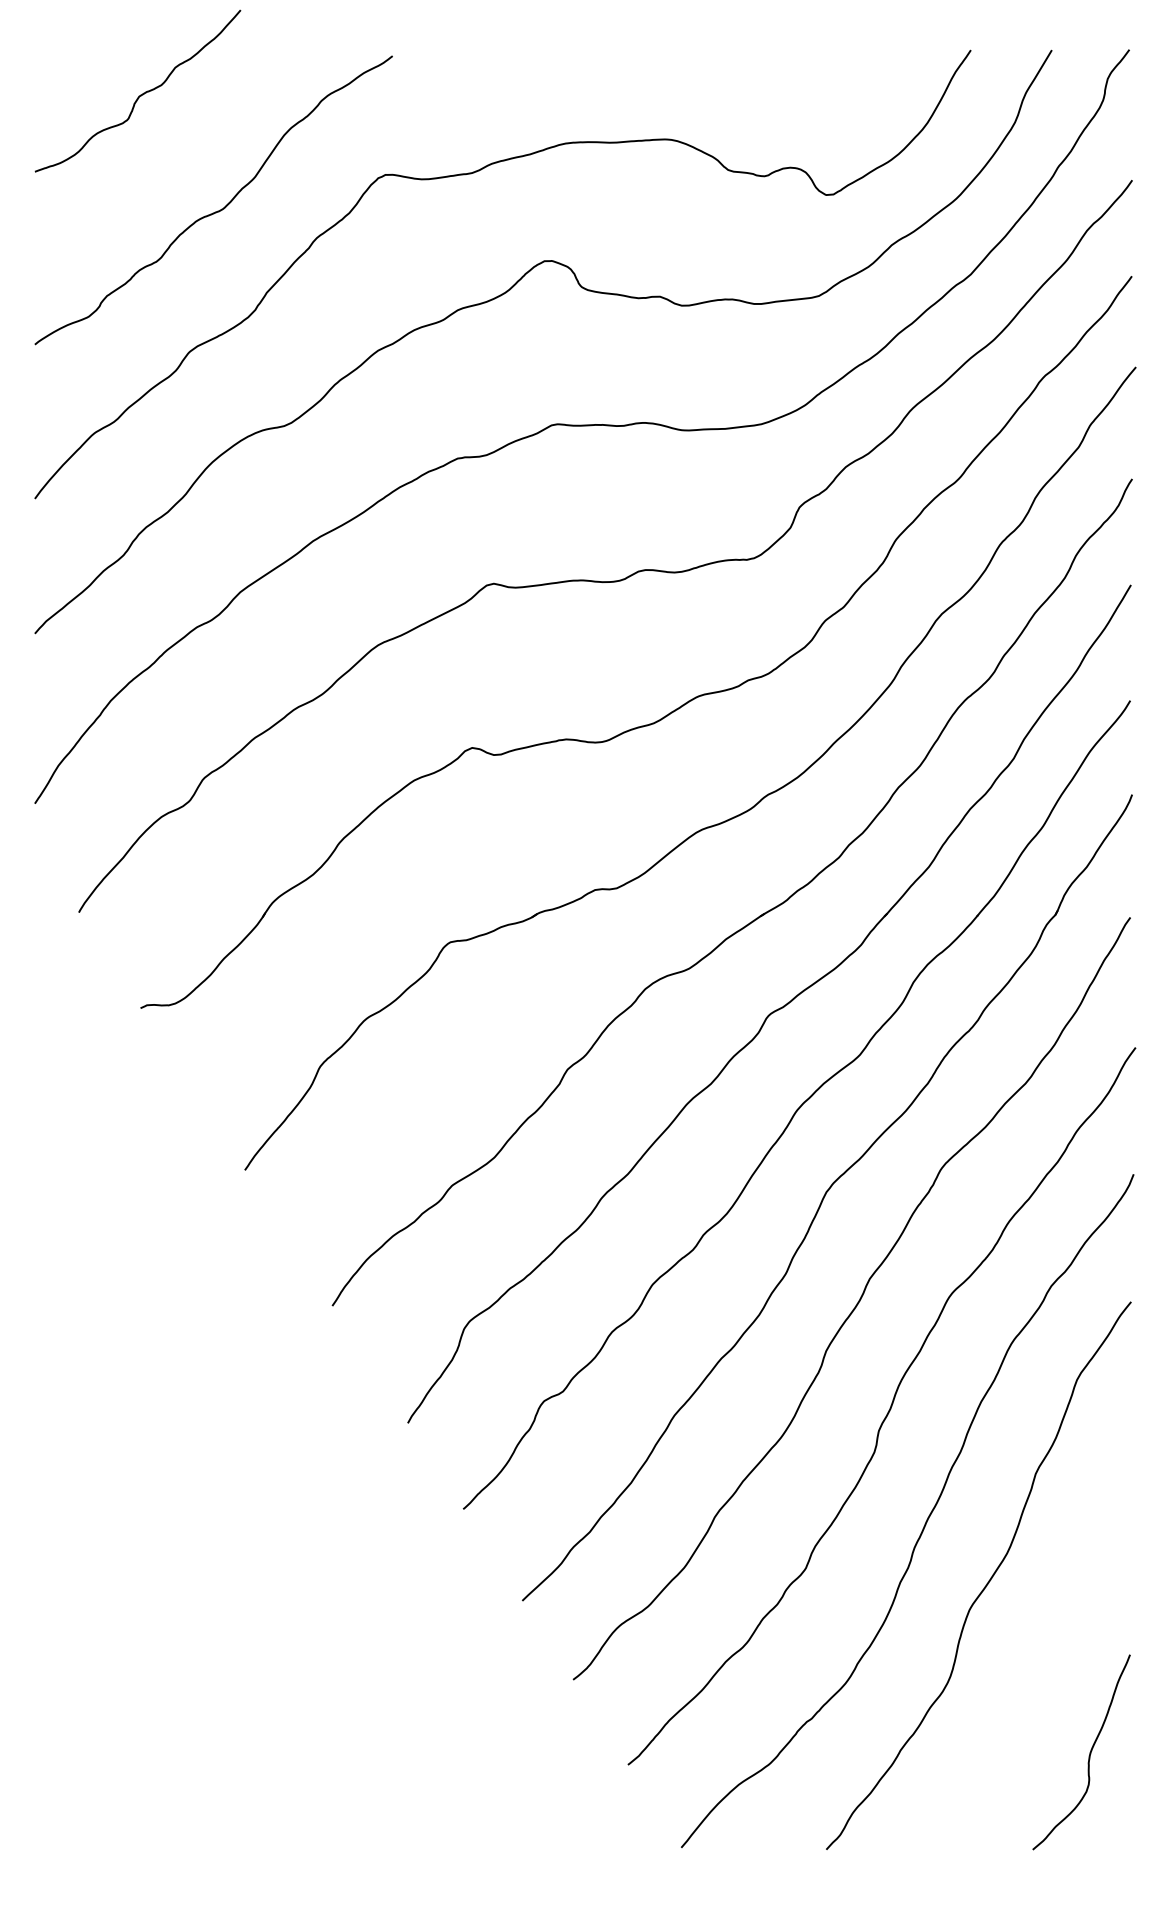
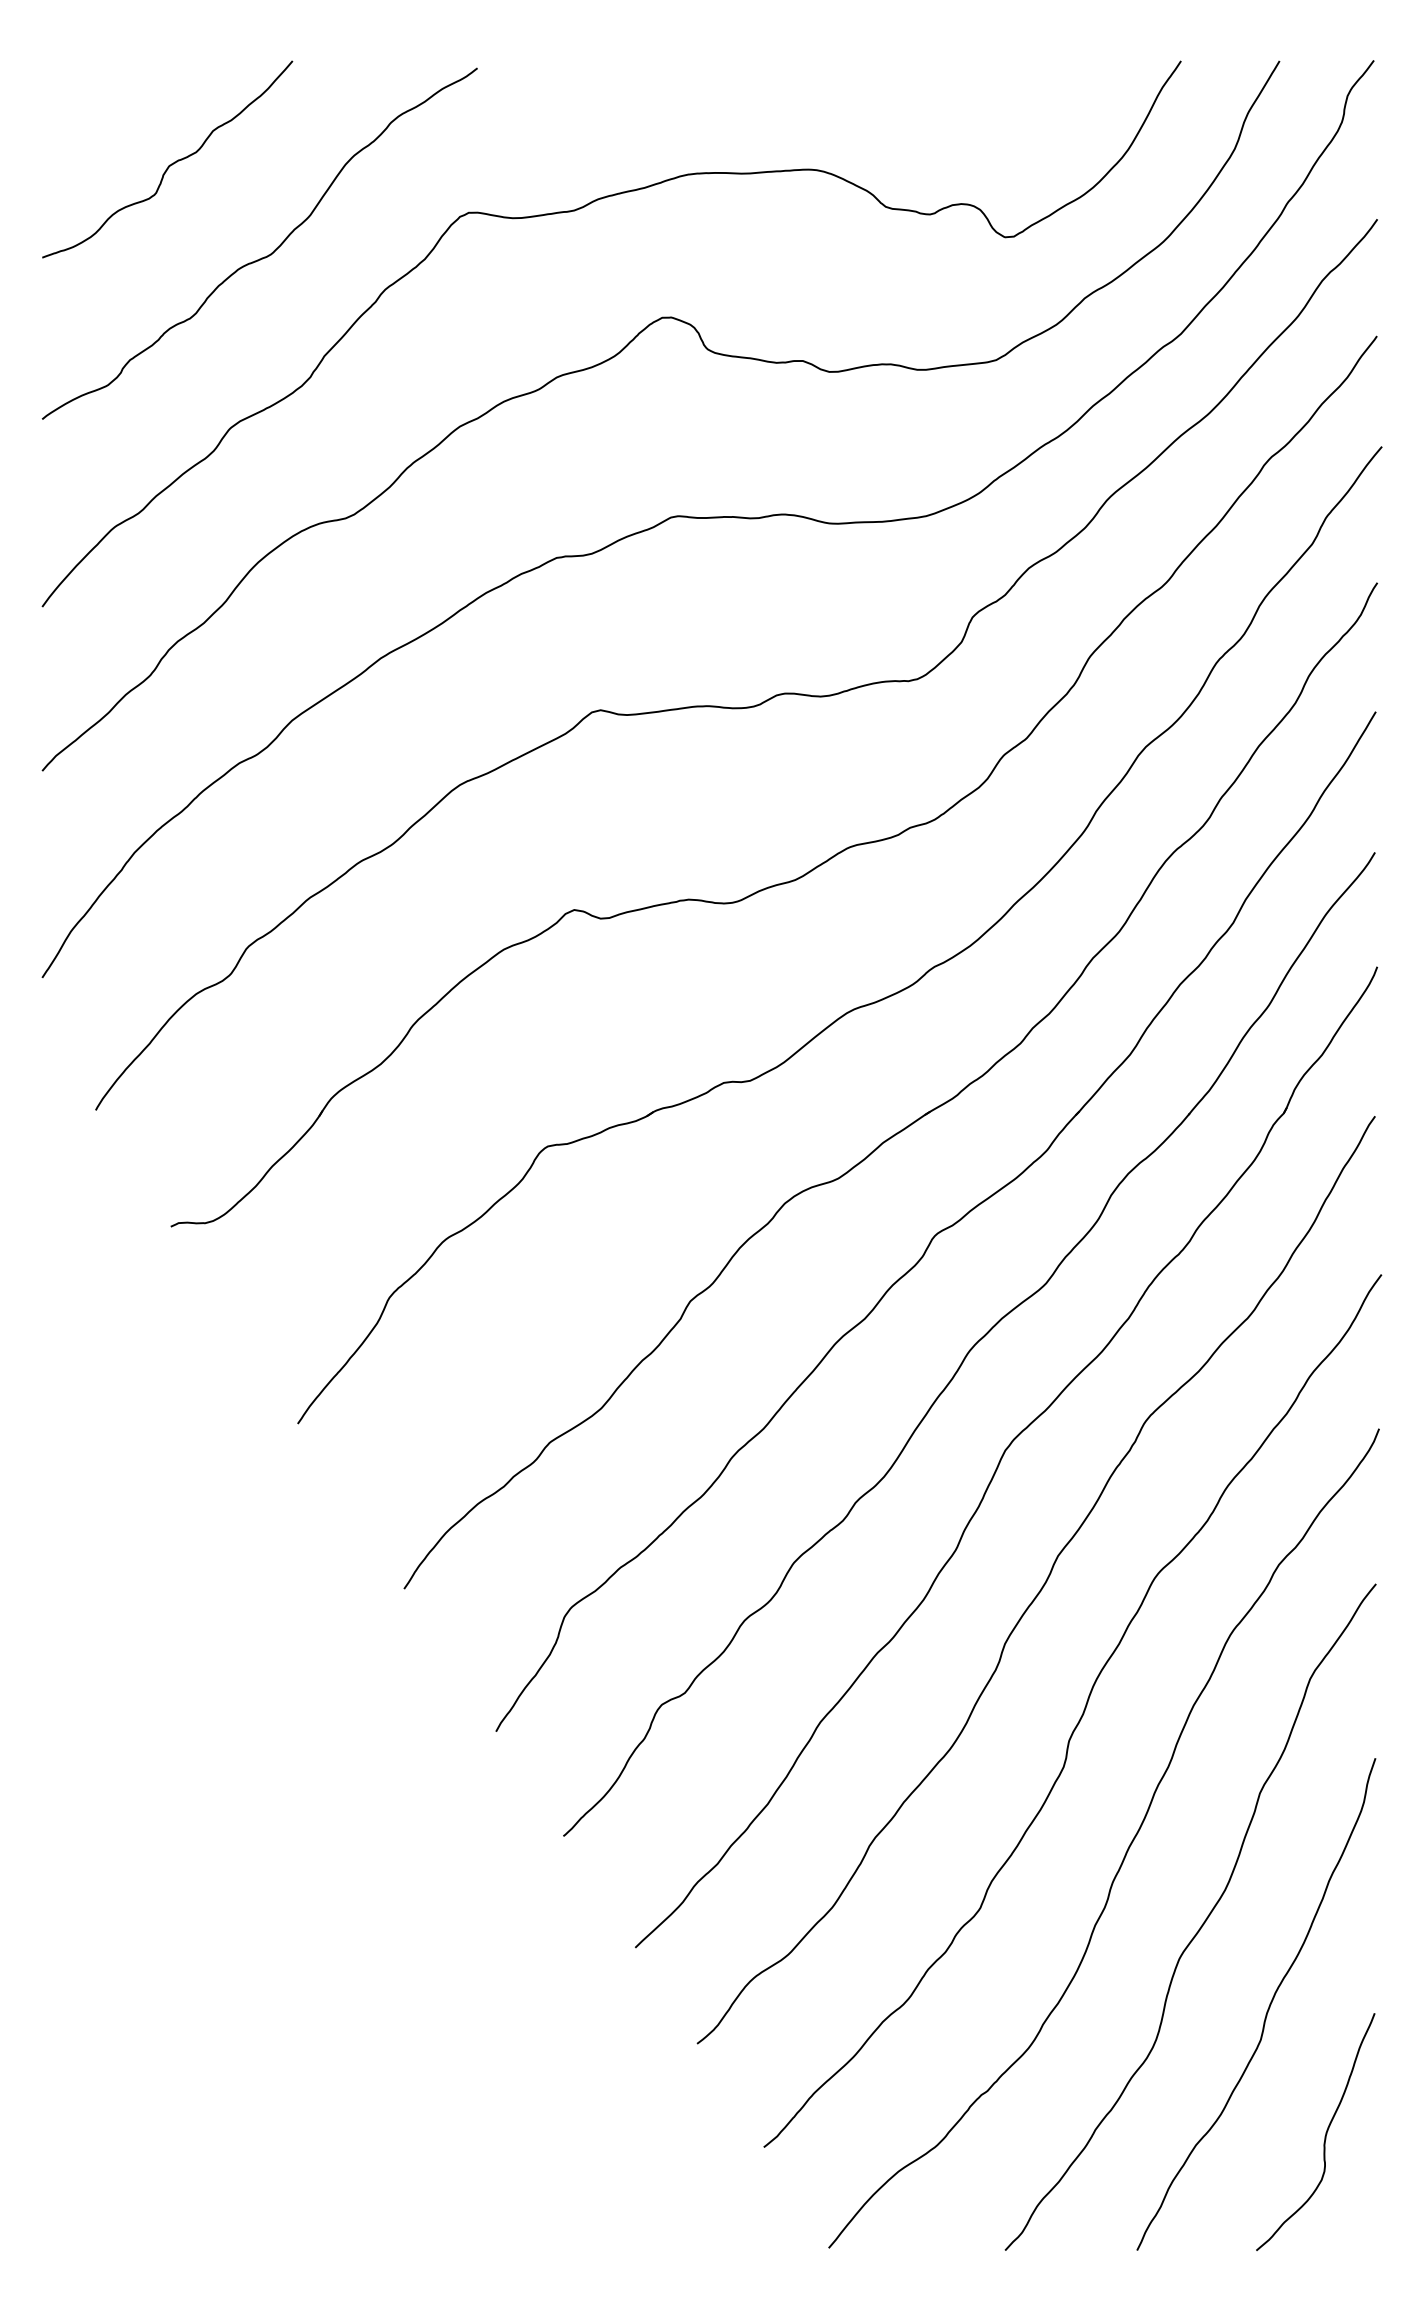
curve: (140, 94) -> (170, 163), moved
curve: (1041, 1651) -> (1266, 2009), added

